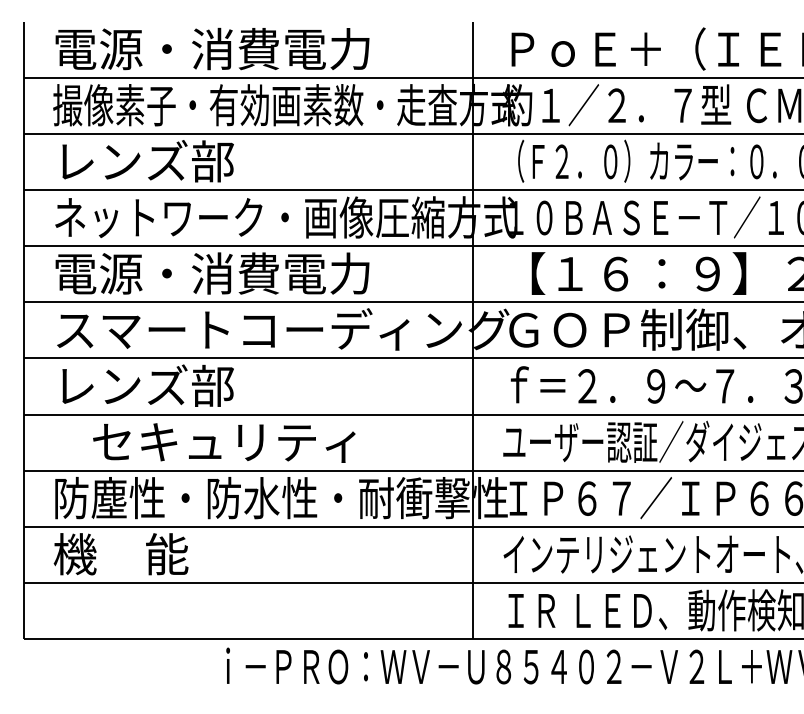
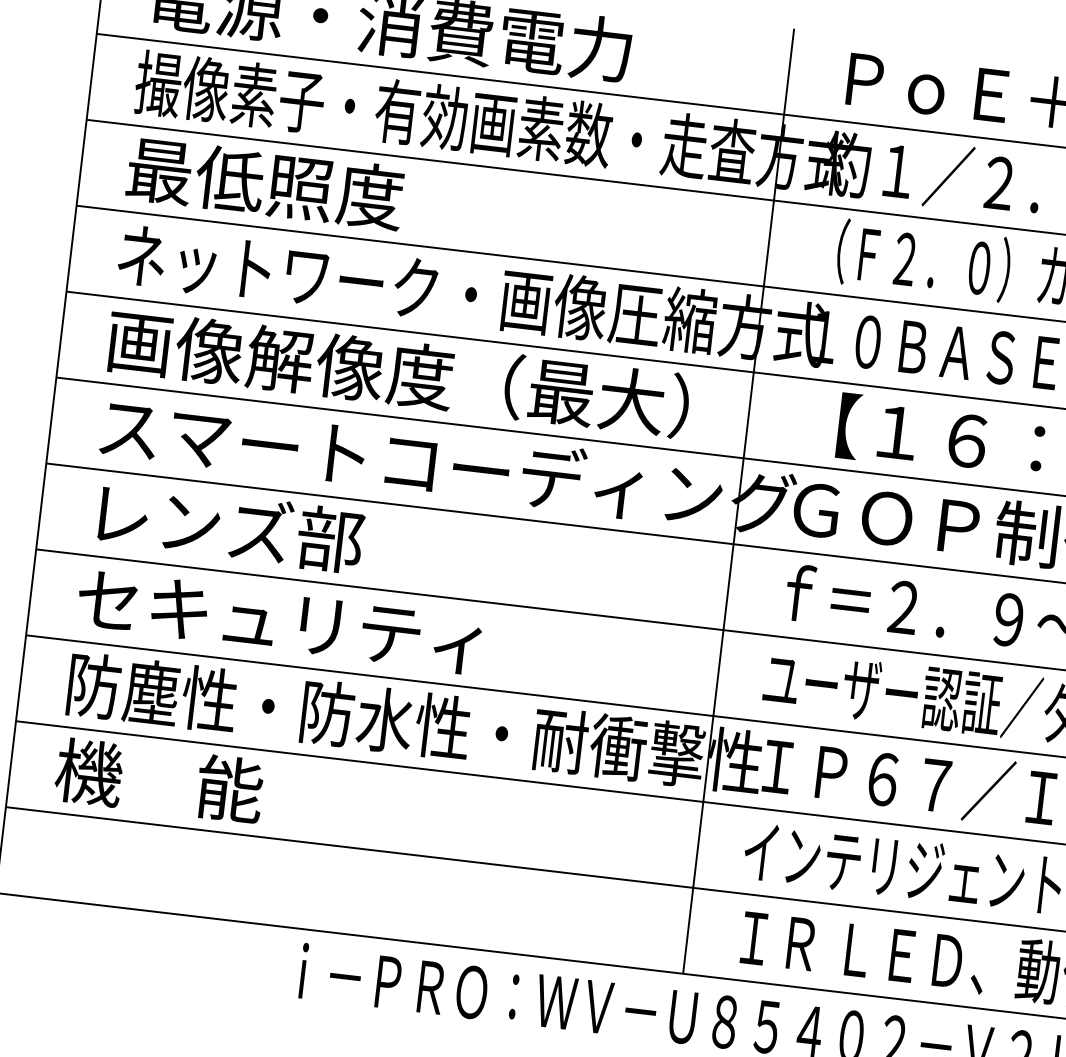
text: (143, 161) -> (264, 183), レンズ部 -> 最低照度
text: (243, 273) -> (397, 372), 電源・消費電力 -> 画像解像度（最大）
text: (224, 442) -> (279, 621), moved

